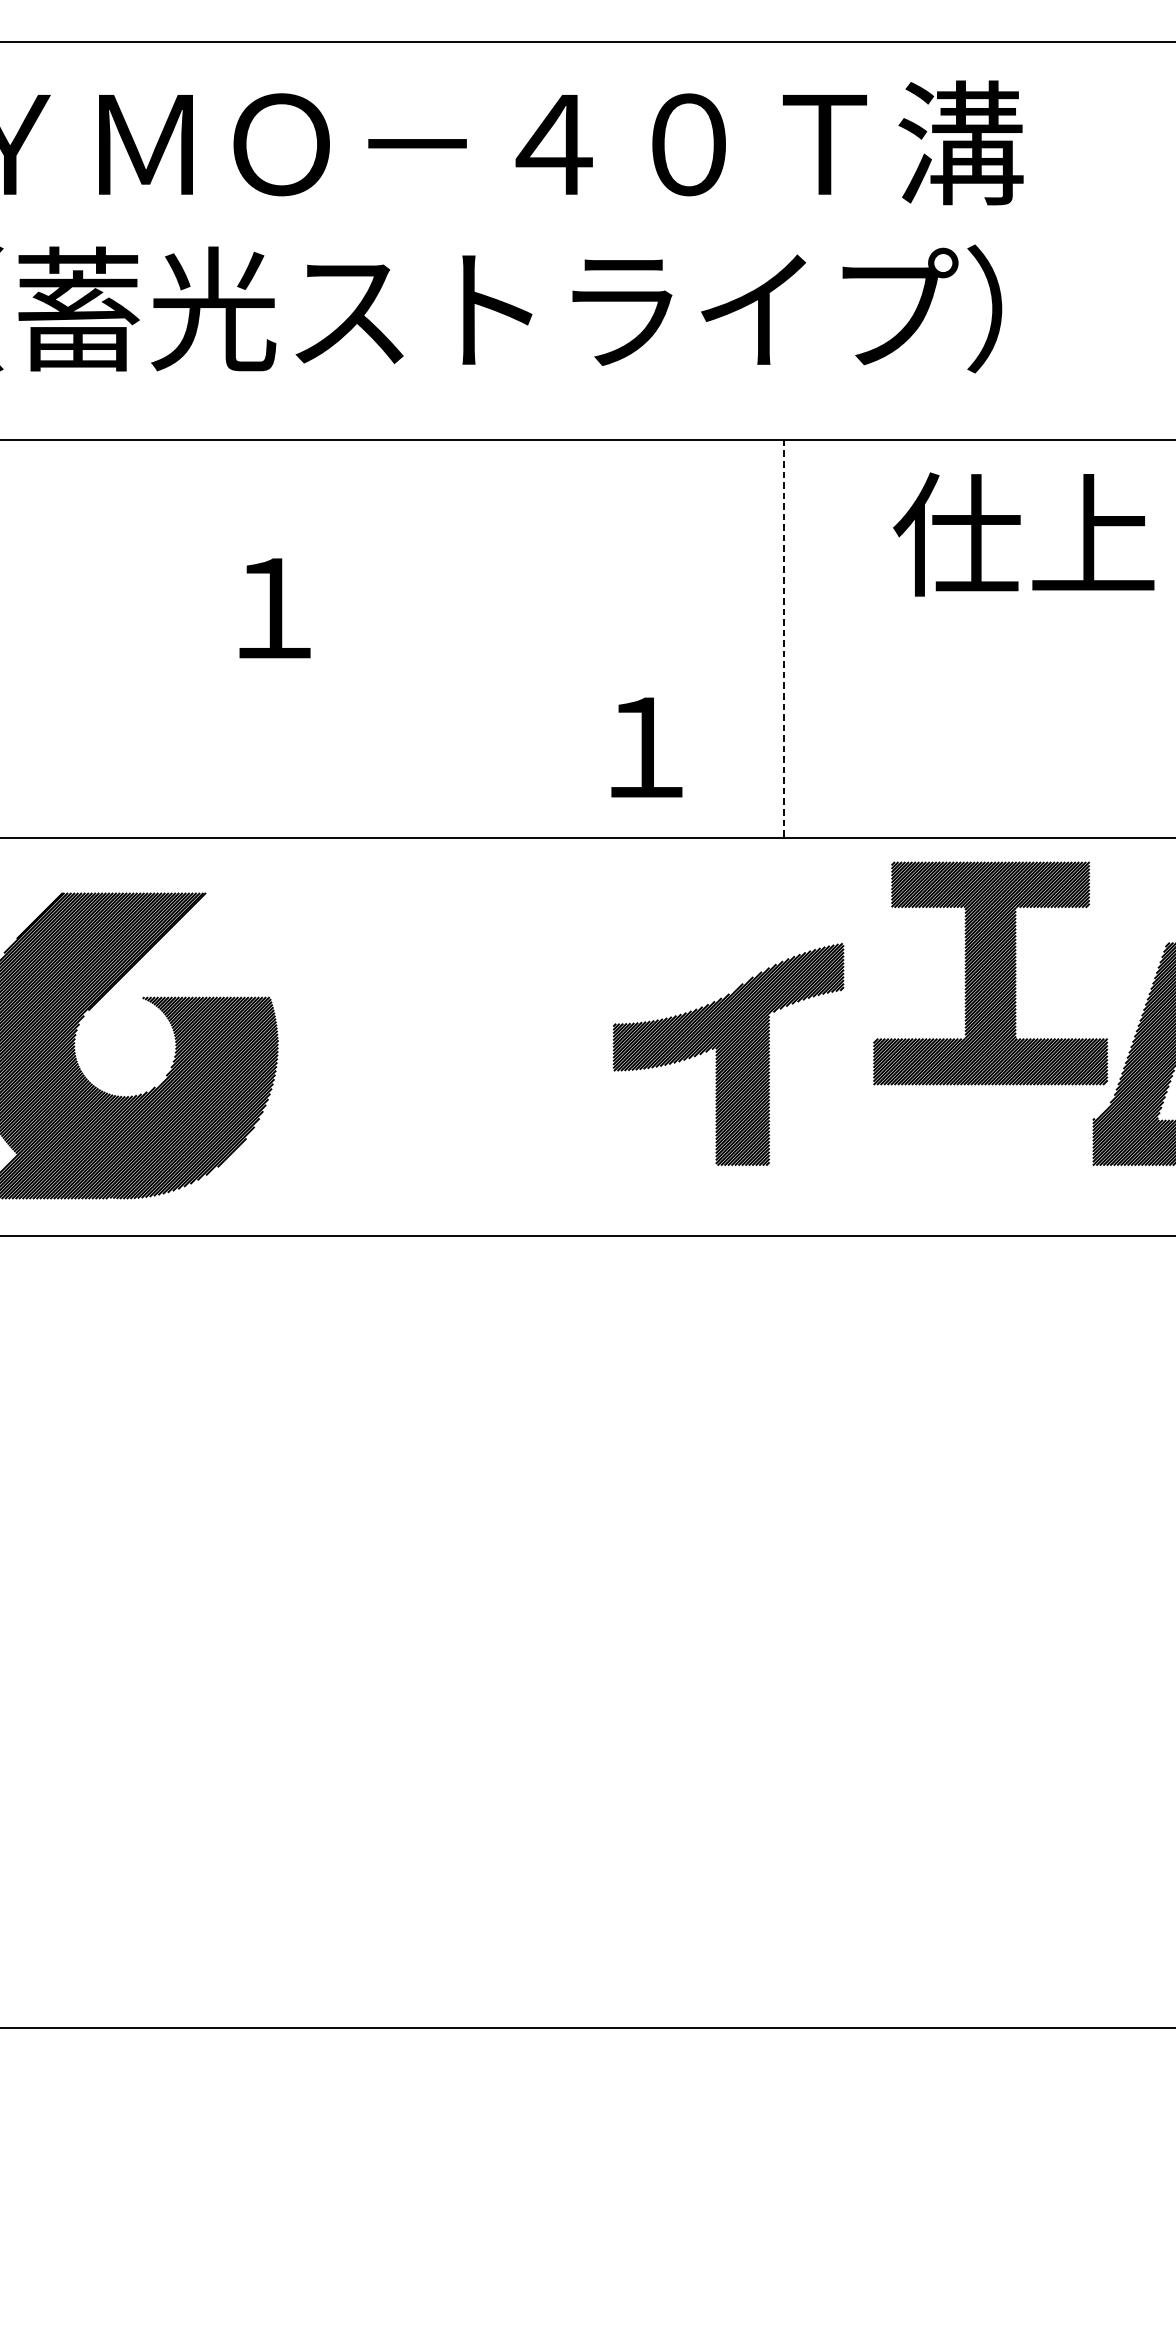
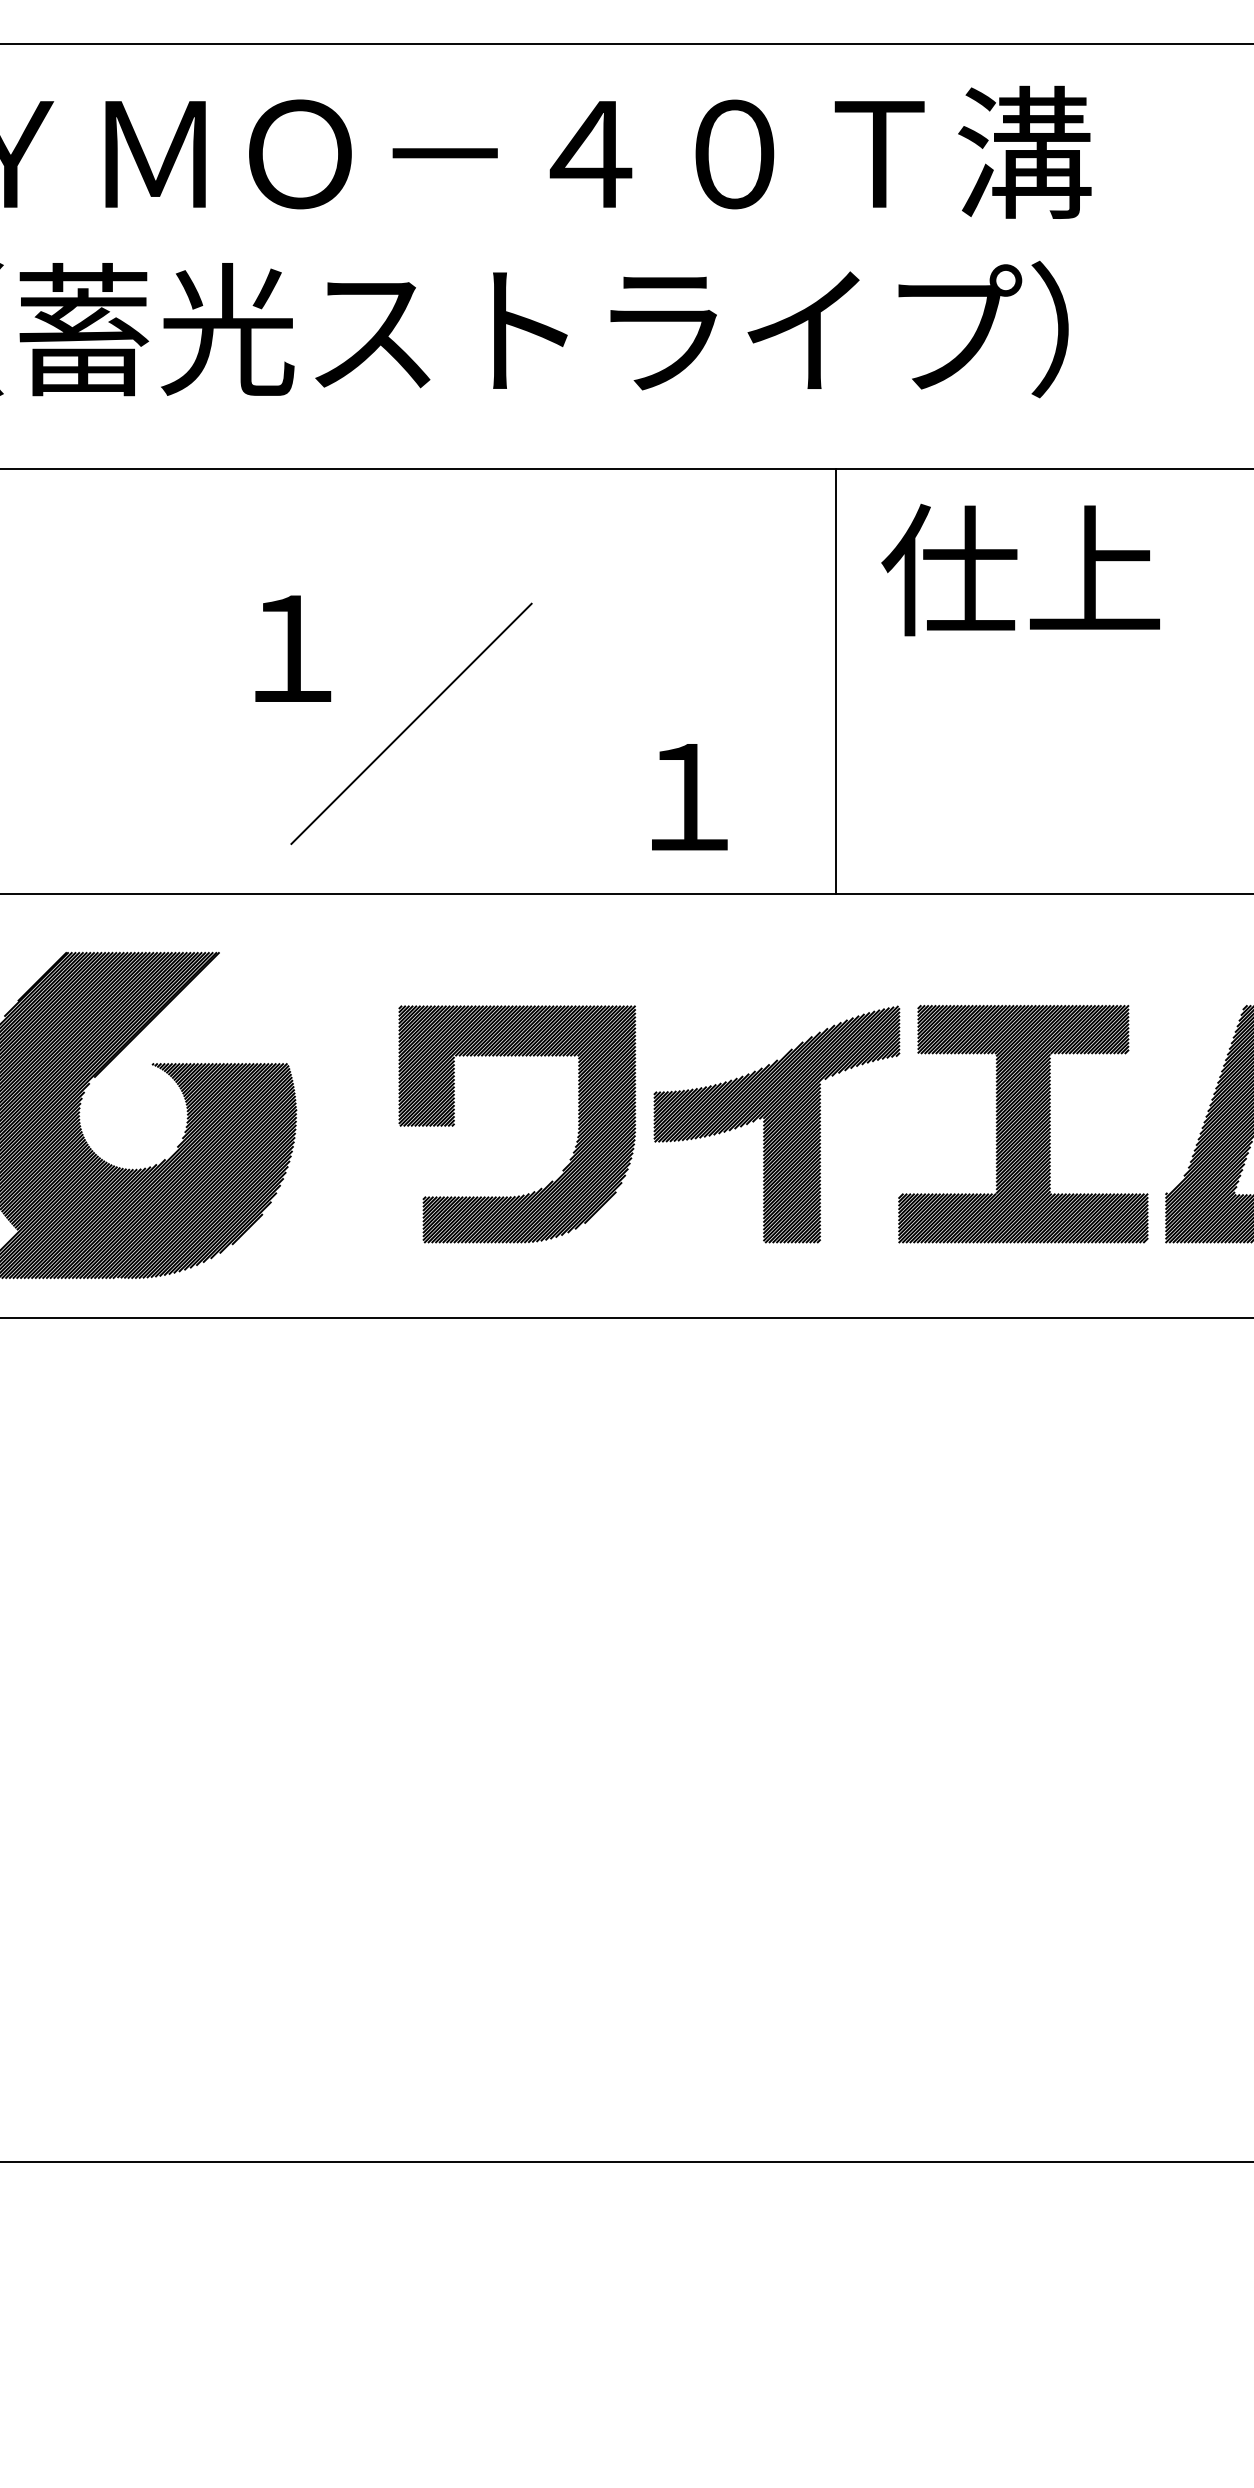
text: (1023, 534) -> (1020, 569), moved
line: (784, 639) -> (836, 681), dashed -> solid
line: (385, 678) -> (411, 723), added
part: (990, 973) -> (1023, 1124), moved
part: (541, 1061) -> (577, 1132), added

